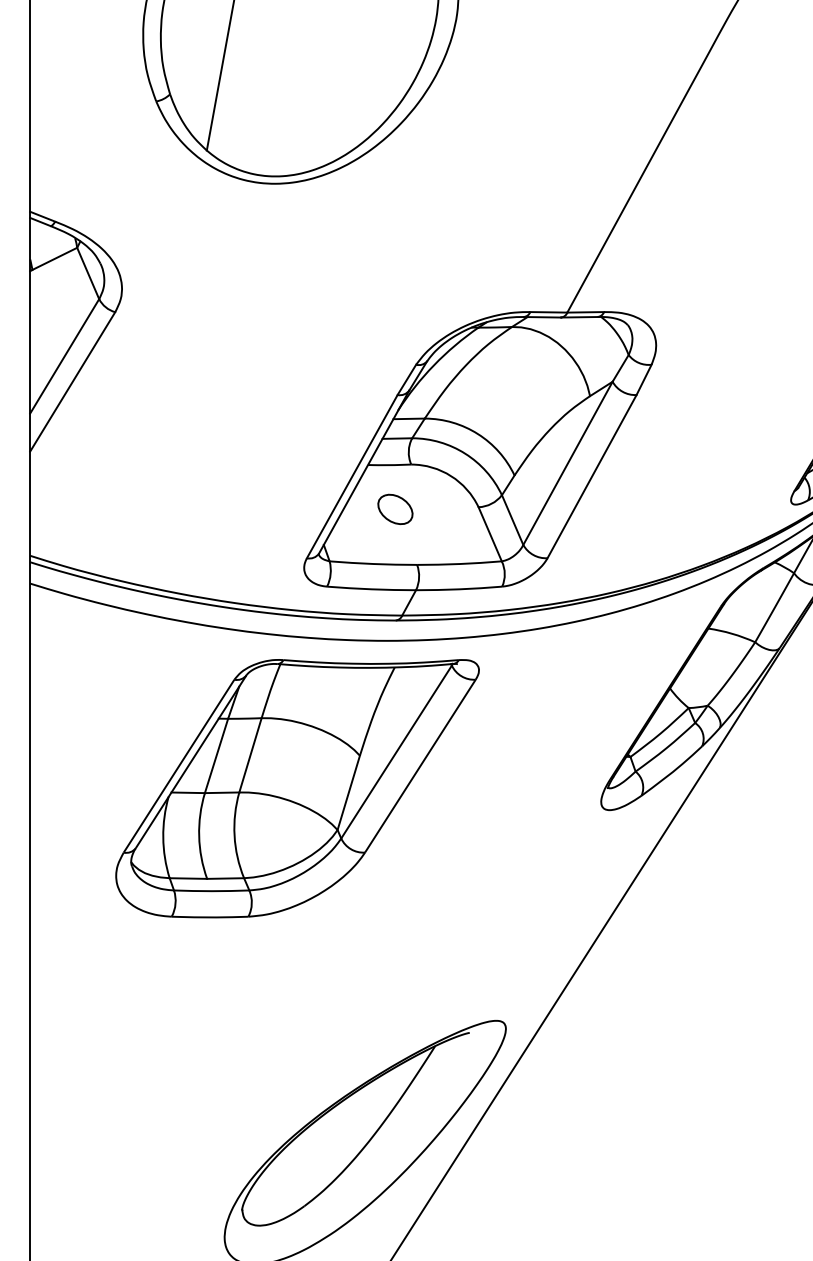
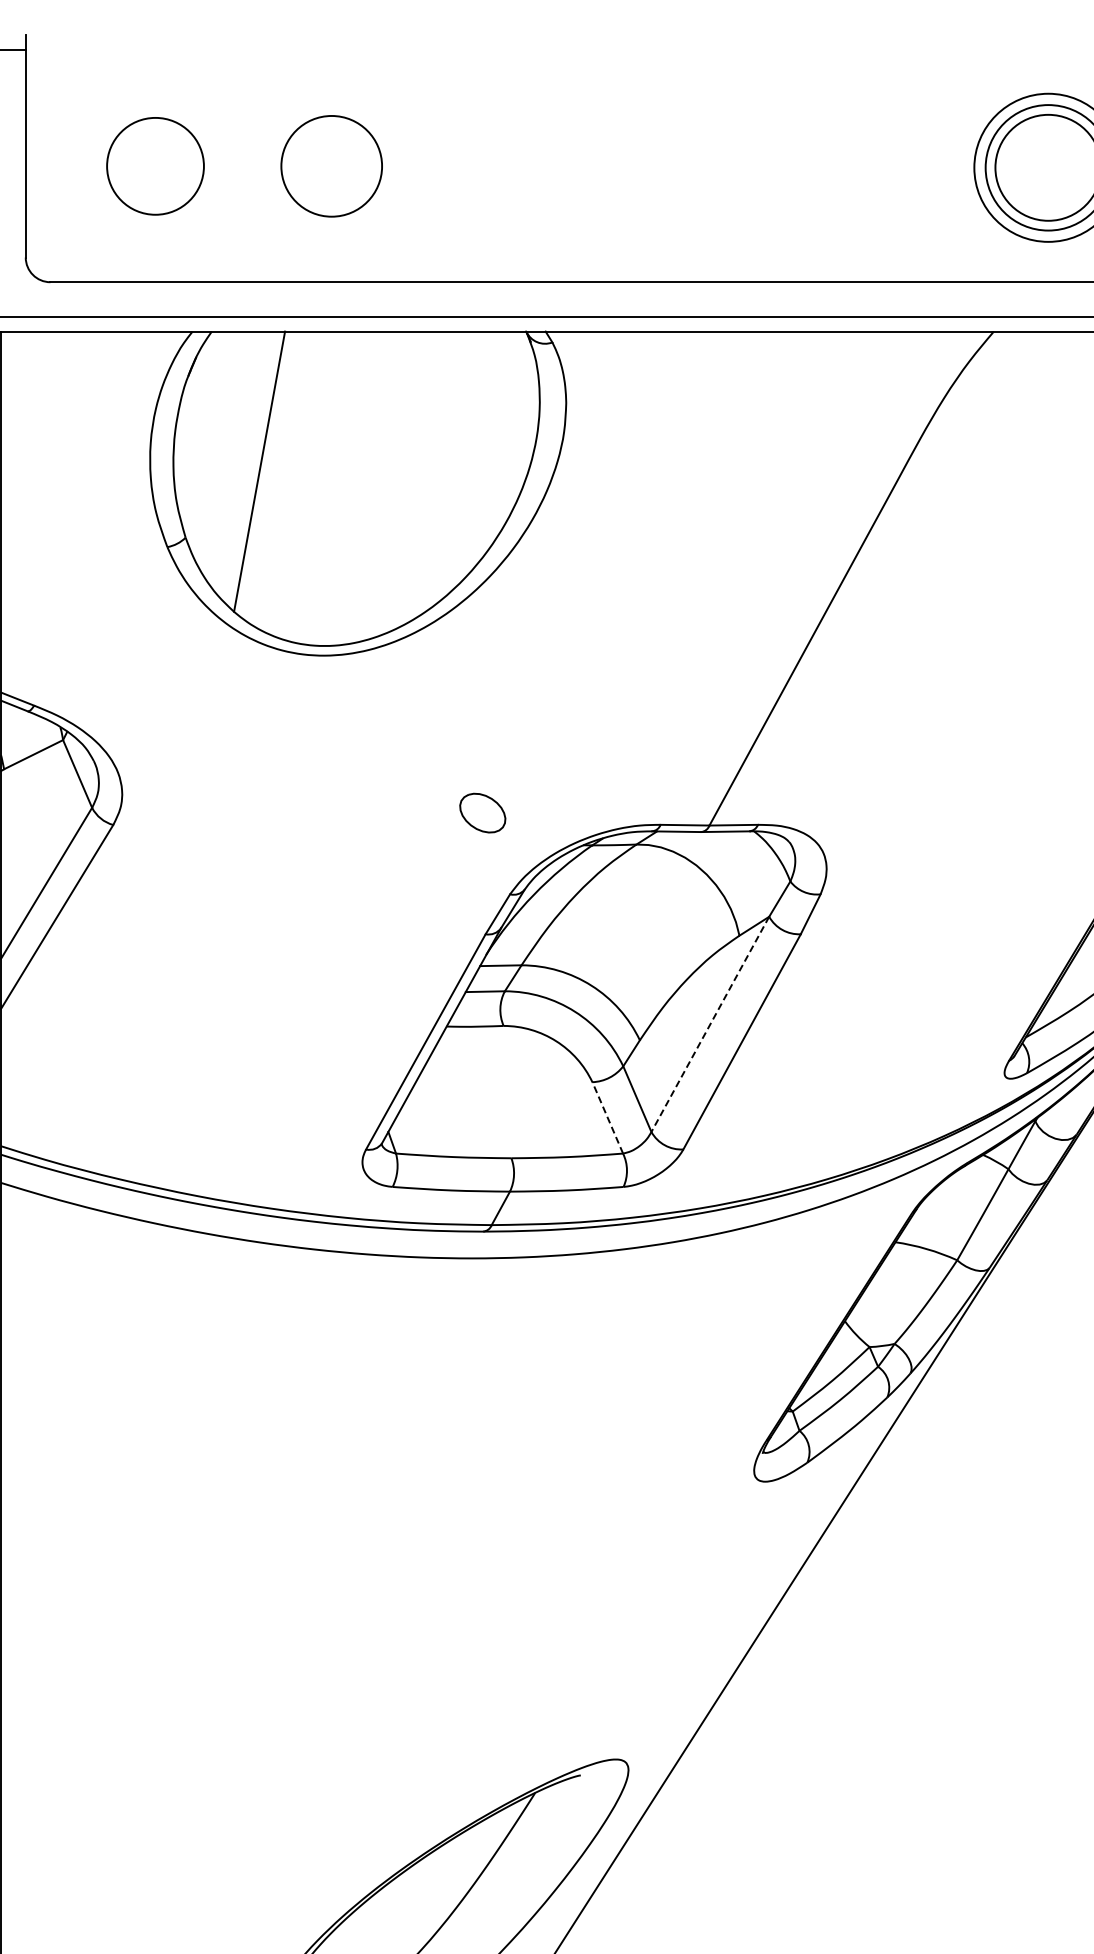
line: (568, 463) -> (710, 1024), solid -> dashed
part: (395, 508) -> (482, 812), moved
line: (490, 533) -> (607, 1117), solid -> dashed
part: (297, 788) -> (353, 1453), removed

